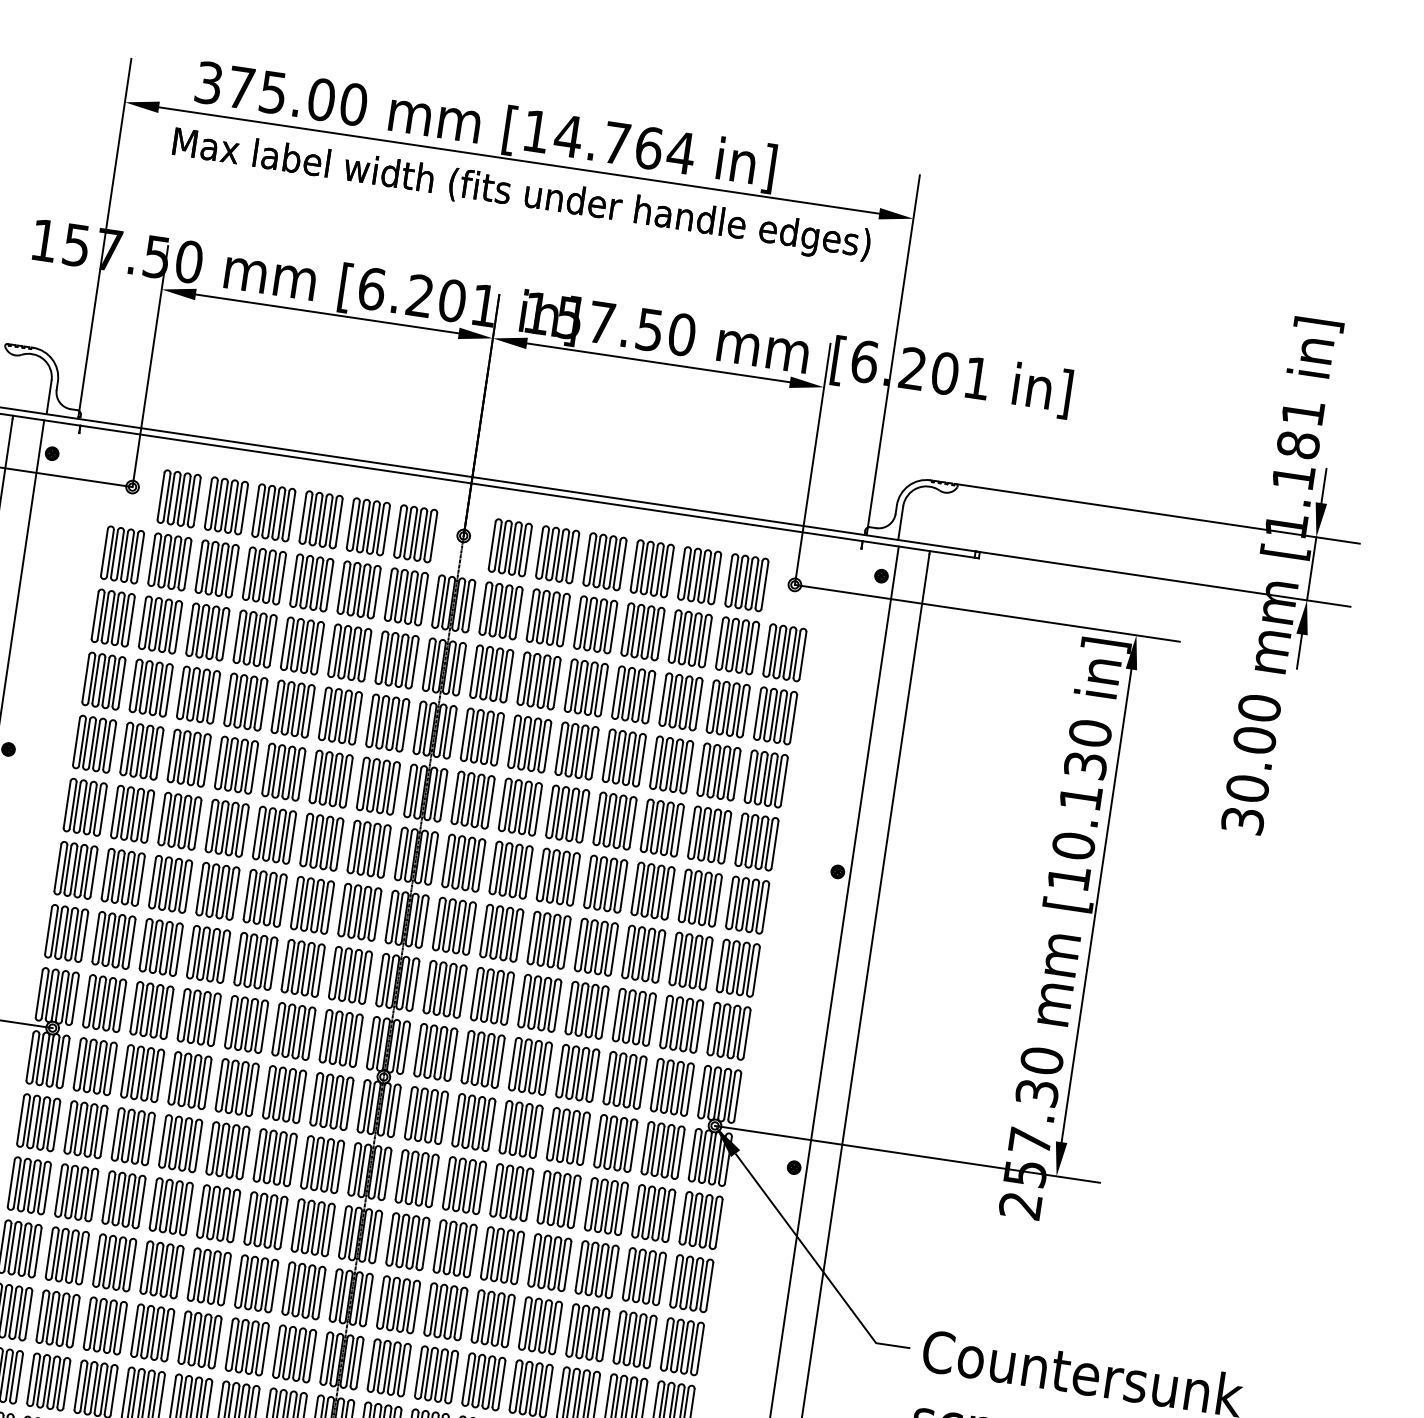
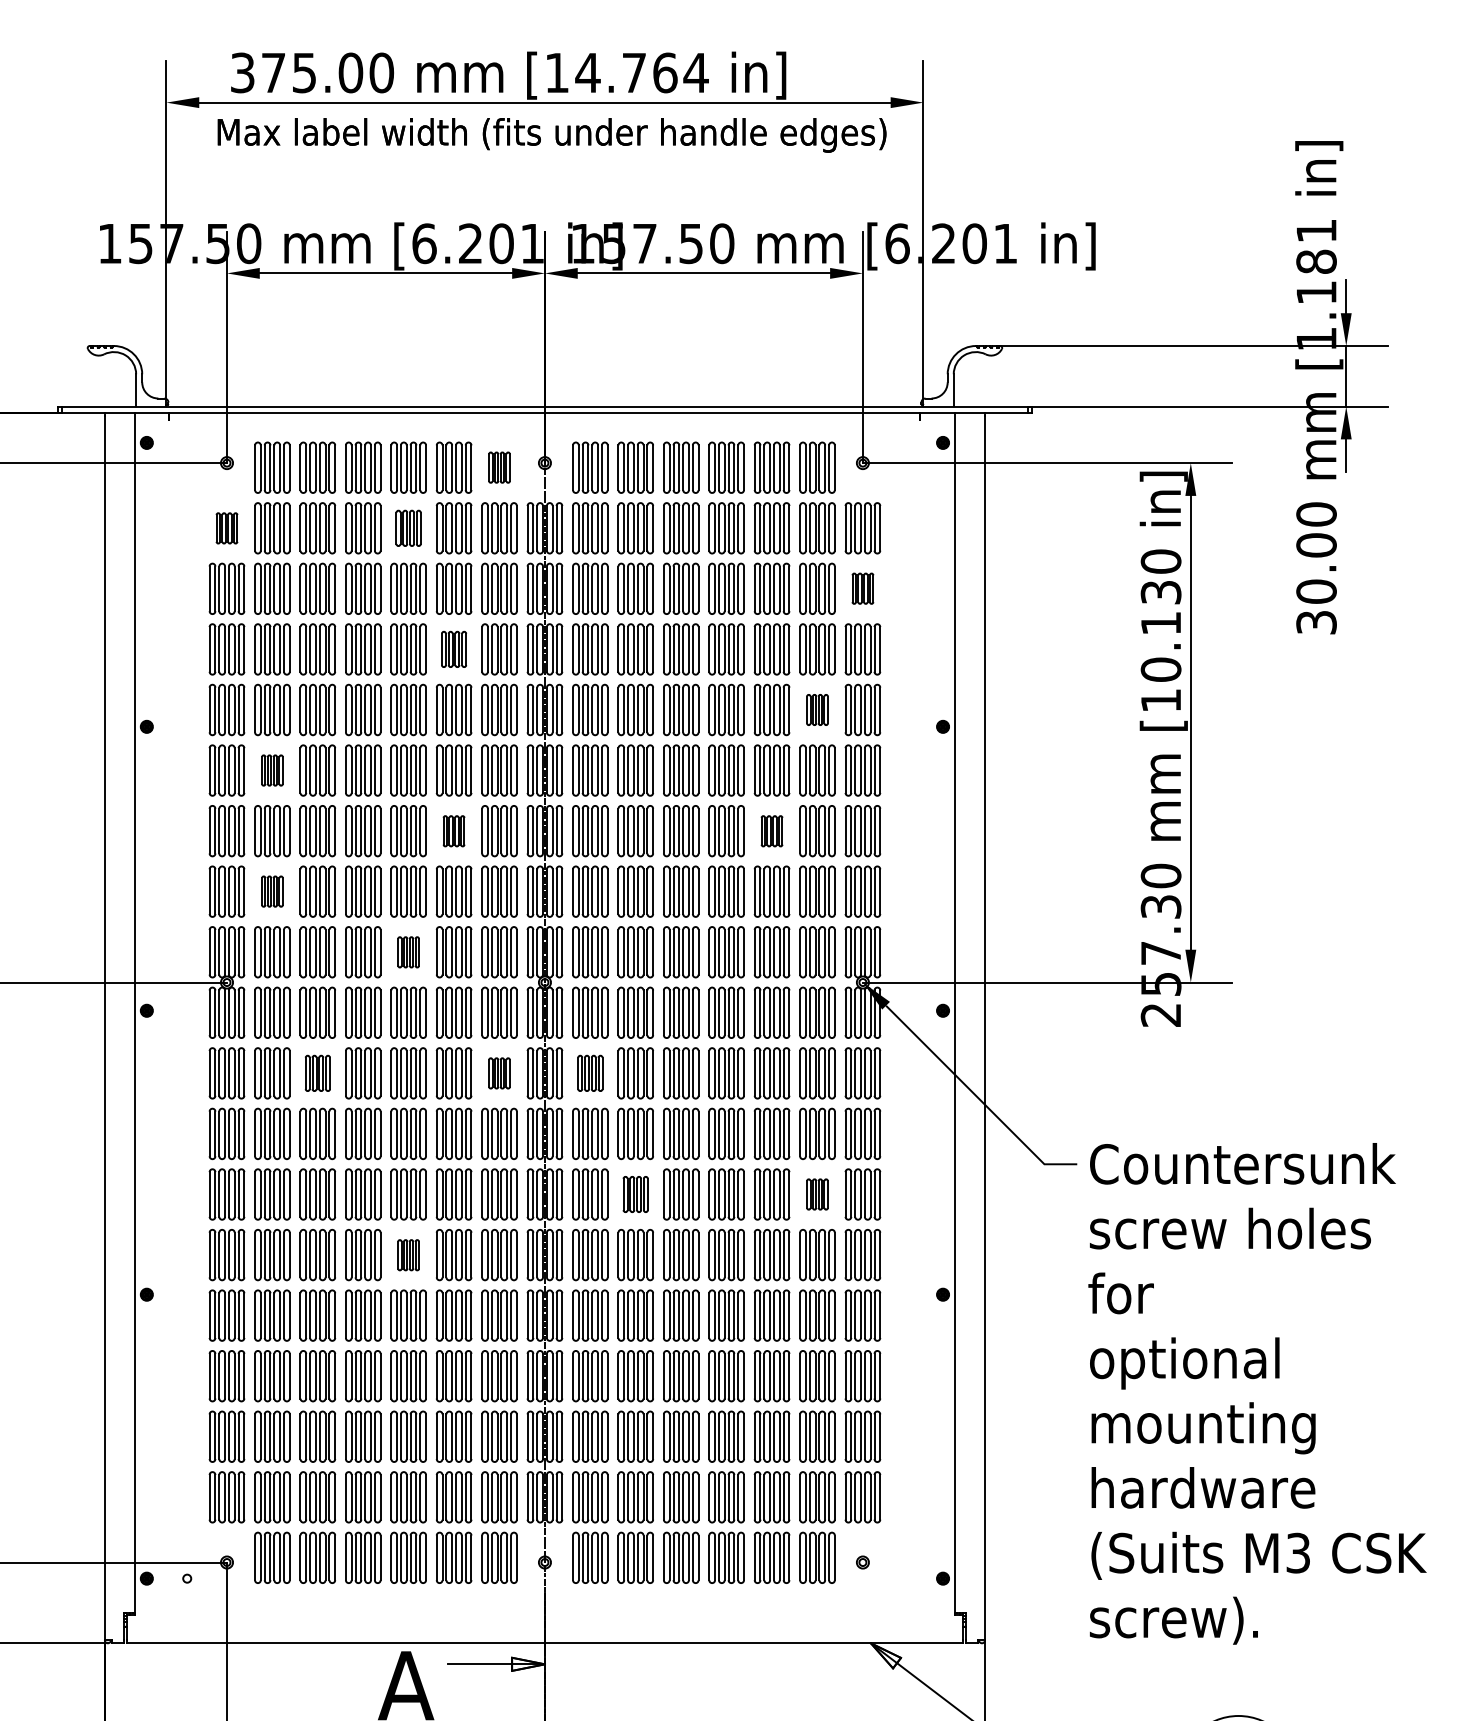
part: (415, 533) -> (499, 467), size x0.6
part: (121, 555) -> (226, 528), size x0.6
part: (311, 583) -> (408, 528), size x0.7
part: (775, 715) -> (862, 588), size x0.6
part: (339, 716) -> (453, 649), size x0.7
part: (132, 814) -> (272, 770), size x0.6
part: (709, 834) -> (817, 709), size x0.6
part: (311, 905) -> (453, 831), size x0.6
part: (114, 940) -> (272, 891), size x0.6
part: (643, 954) -> (771, 831), size x0.6
part: (246, 1024) -> (408, 952), size x0.6
part: (132, 1136) -> (317, 1073), size x0.7
part: (322, 1164) -> (499, 1073), size x0.6
part: (417, 1178) -> (590, 1073), size x0.7
part: (445, 1311) -> (635, 1194), size x0.7
part: (635, 1339) -> (817, 1194), size x0.6
part: (199, 1340) -> (408, 1255), size x0.6

